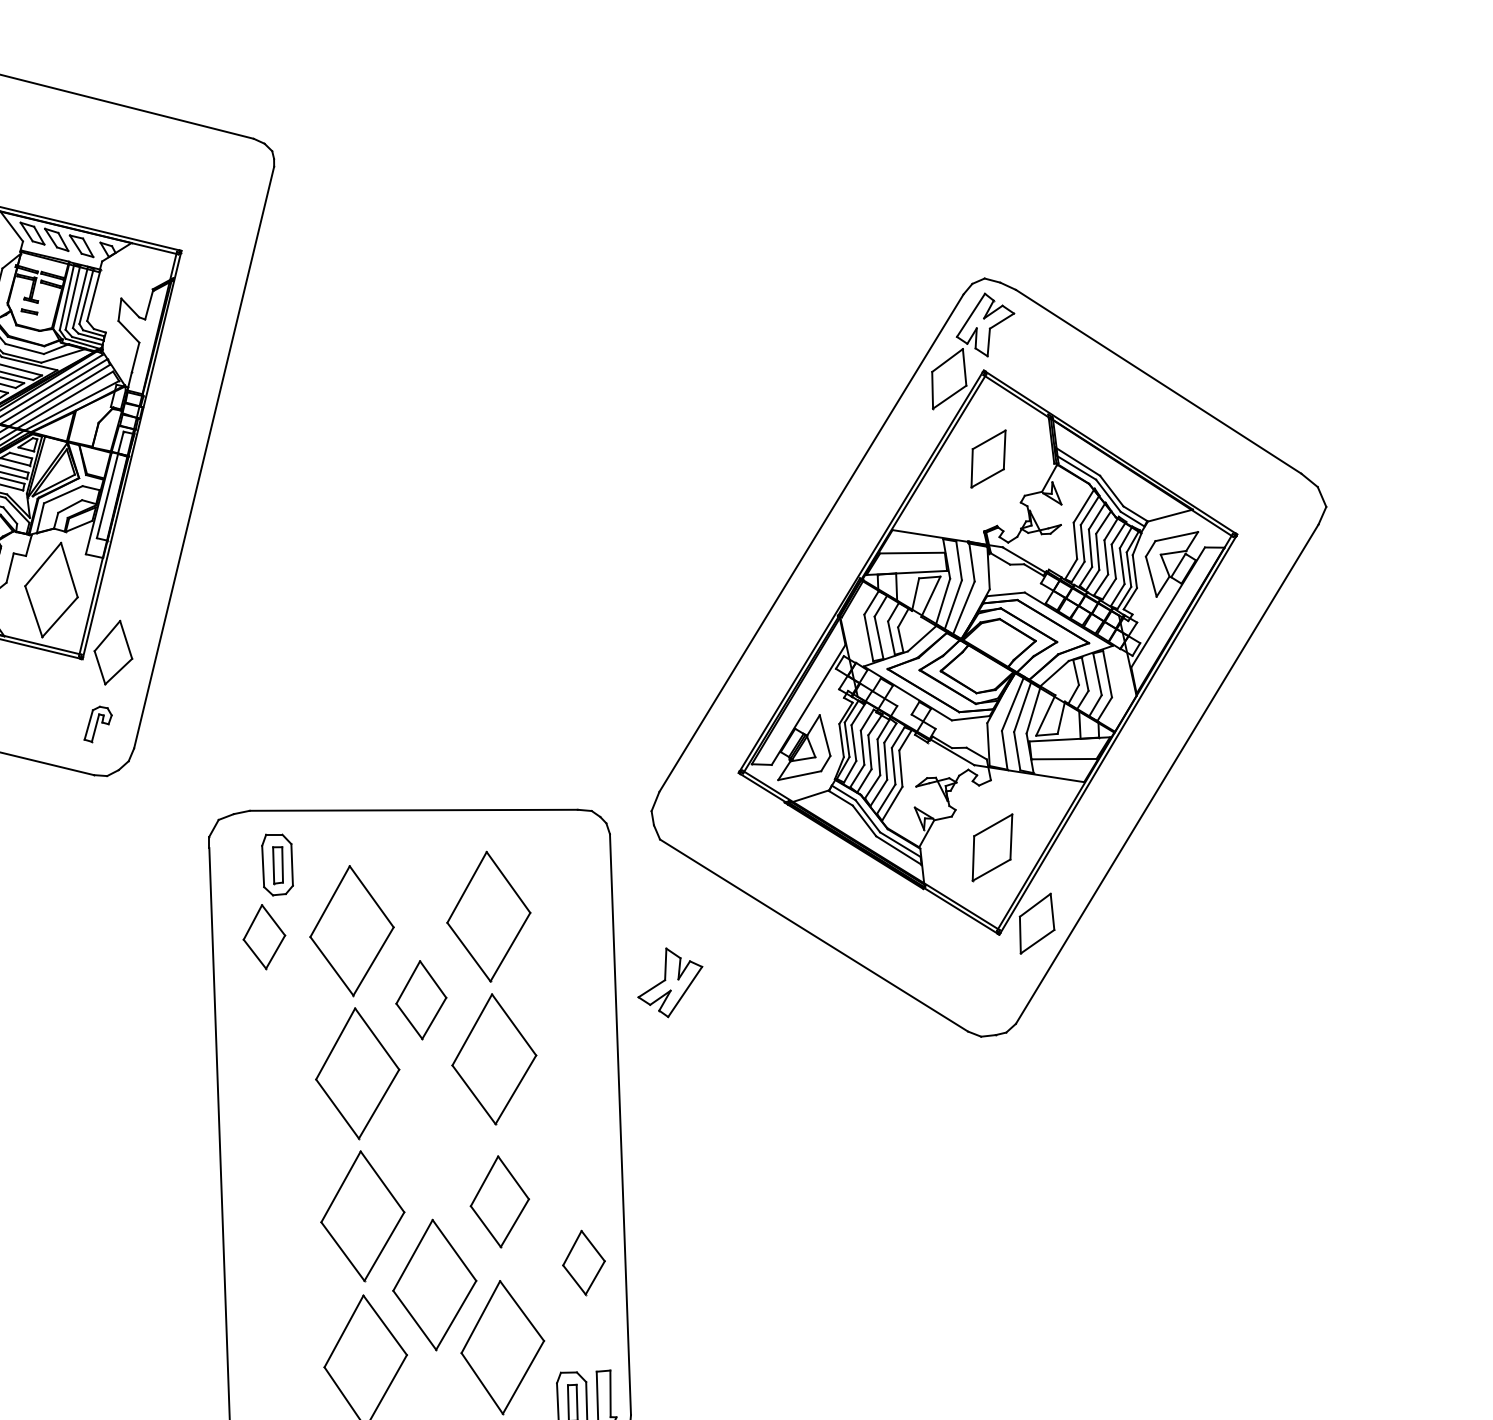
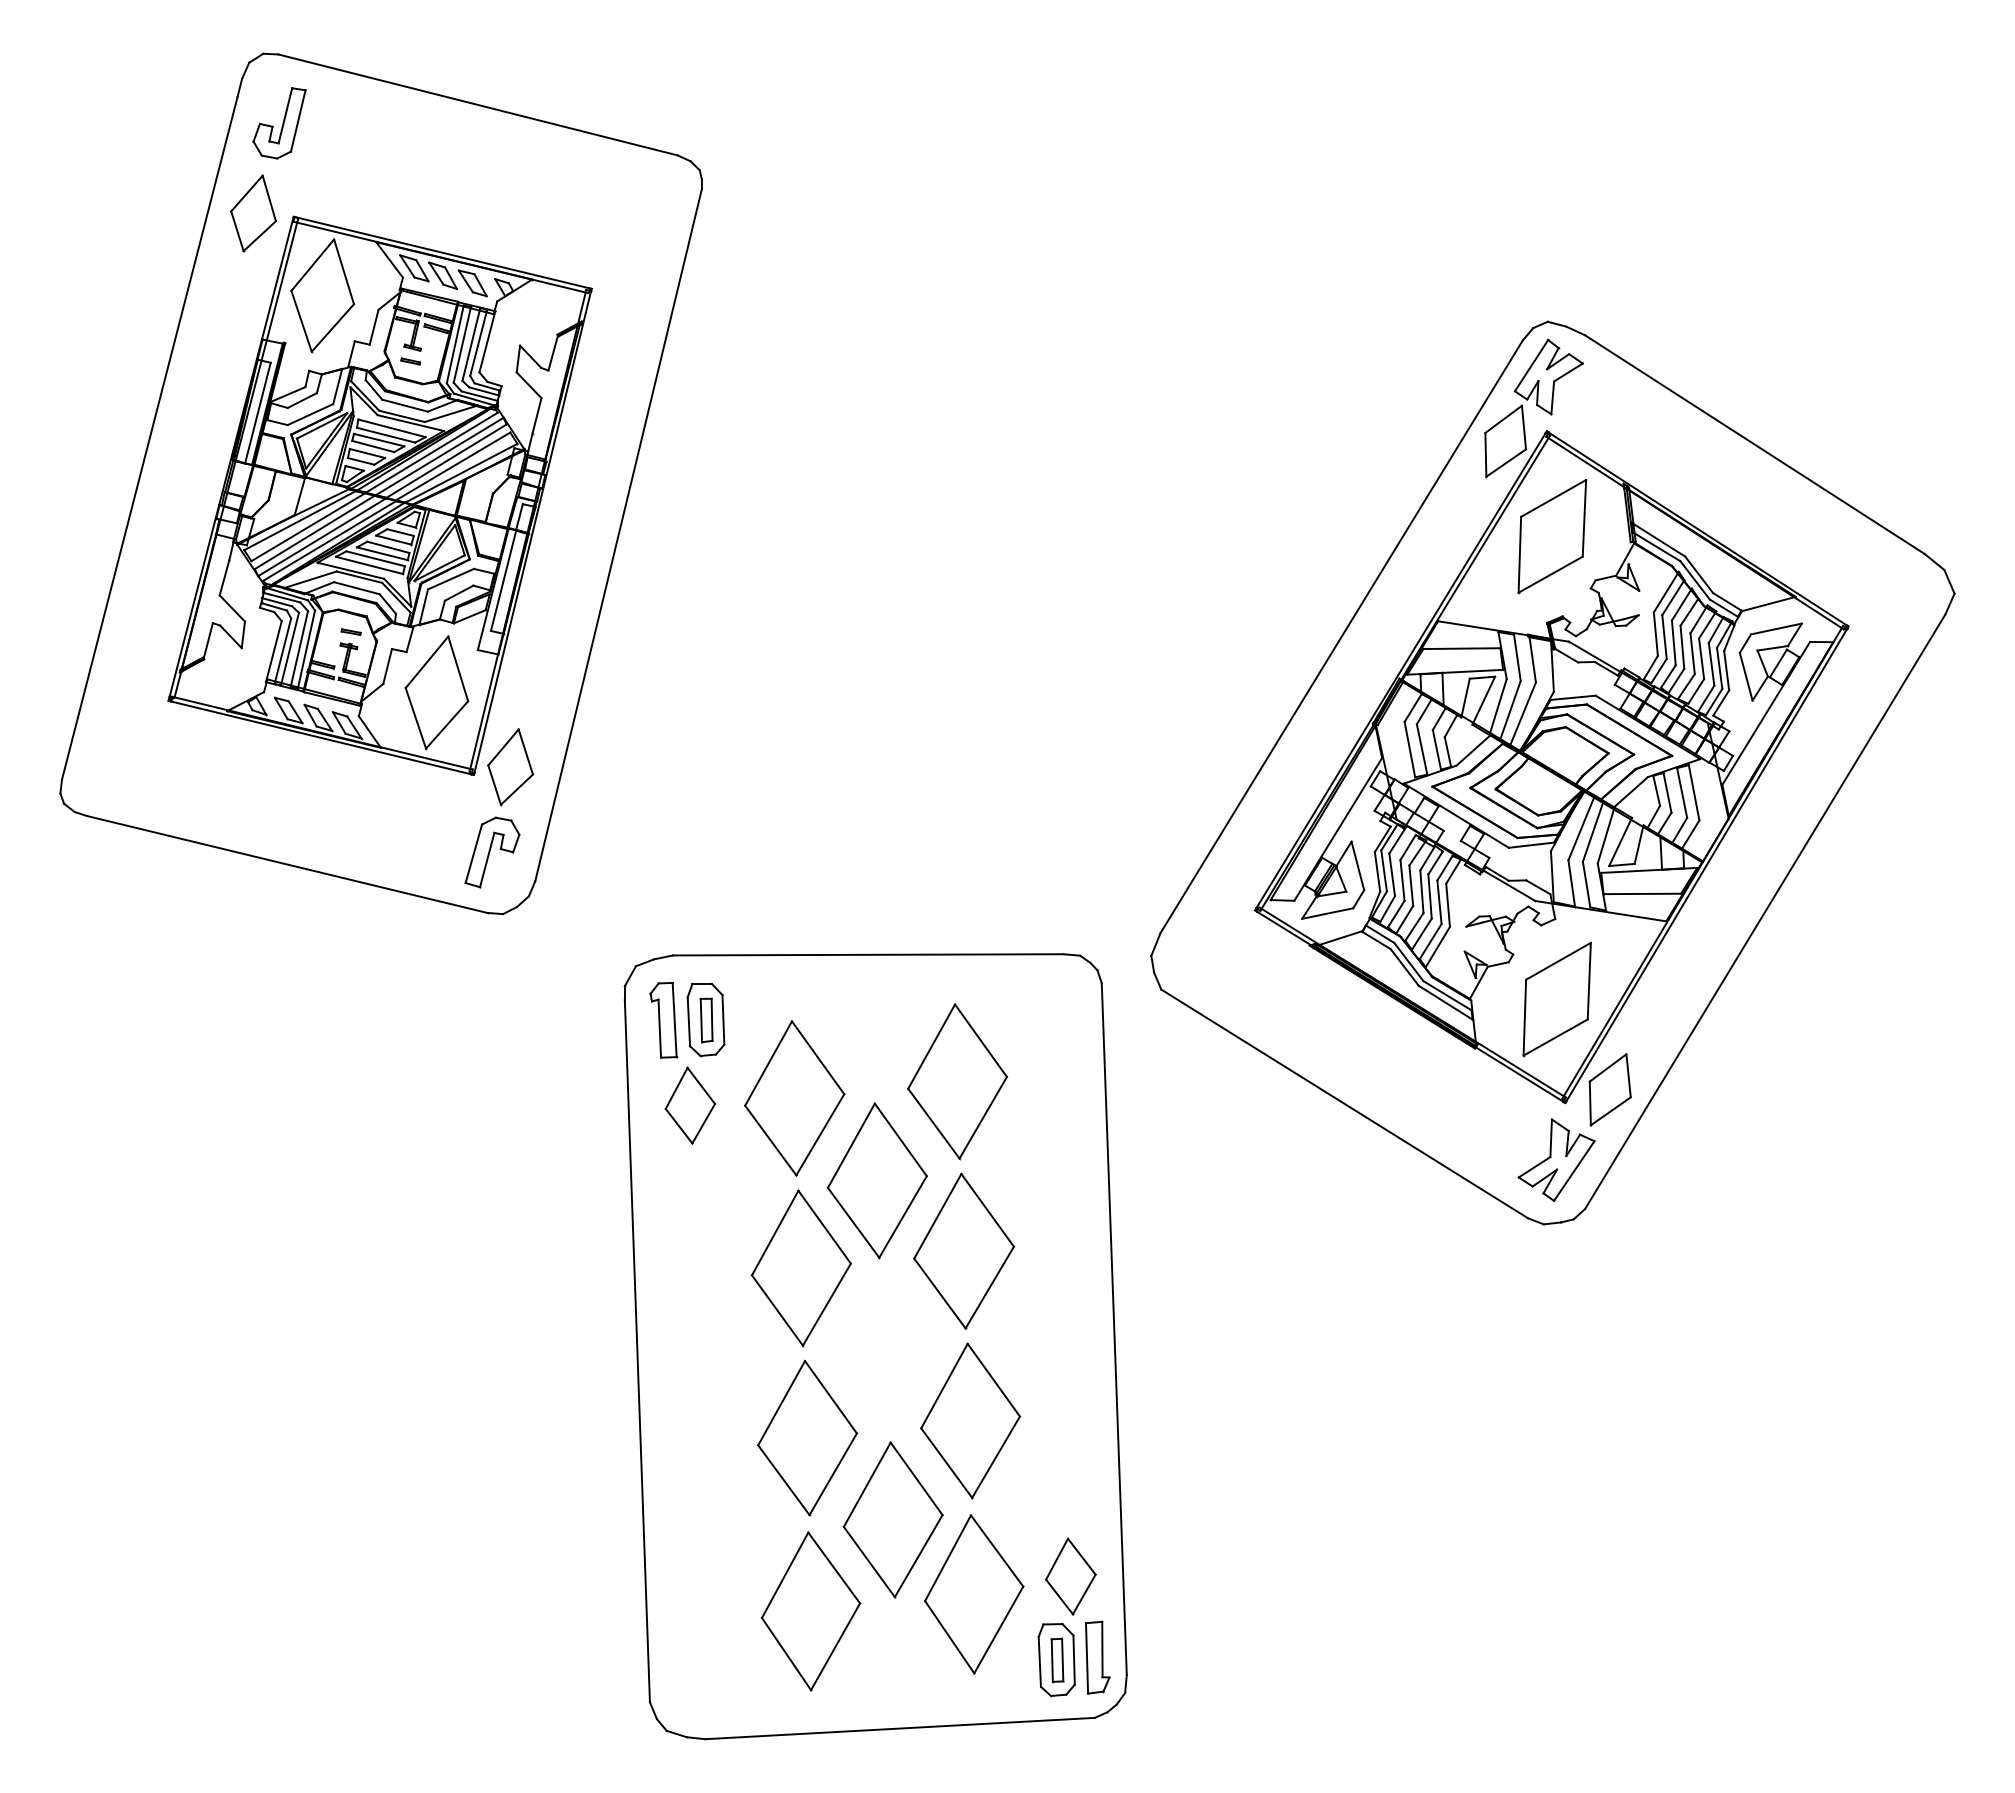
part: (988, 458) -> (1552, 536), size x1.67
part: (98, 724) -> (492, 852), size x1.67
part: (991, 847) -> (1556, 999), size x1.43
part: (241, 865) -> (663, 1020), added
part: (670, 982) -> (1556, 1159), moved
part: (420, 999) -> (876, 1180), size x1.67
part: (499, 1201) -> (970, 1420), size x1.43
part: (583, 1262) -> (1070, 1576), moved

